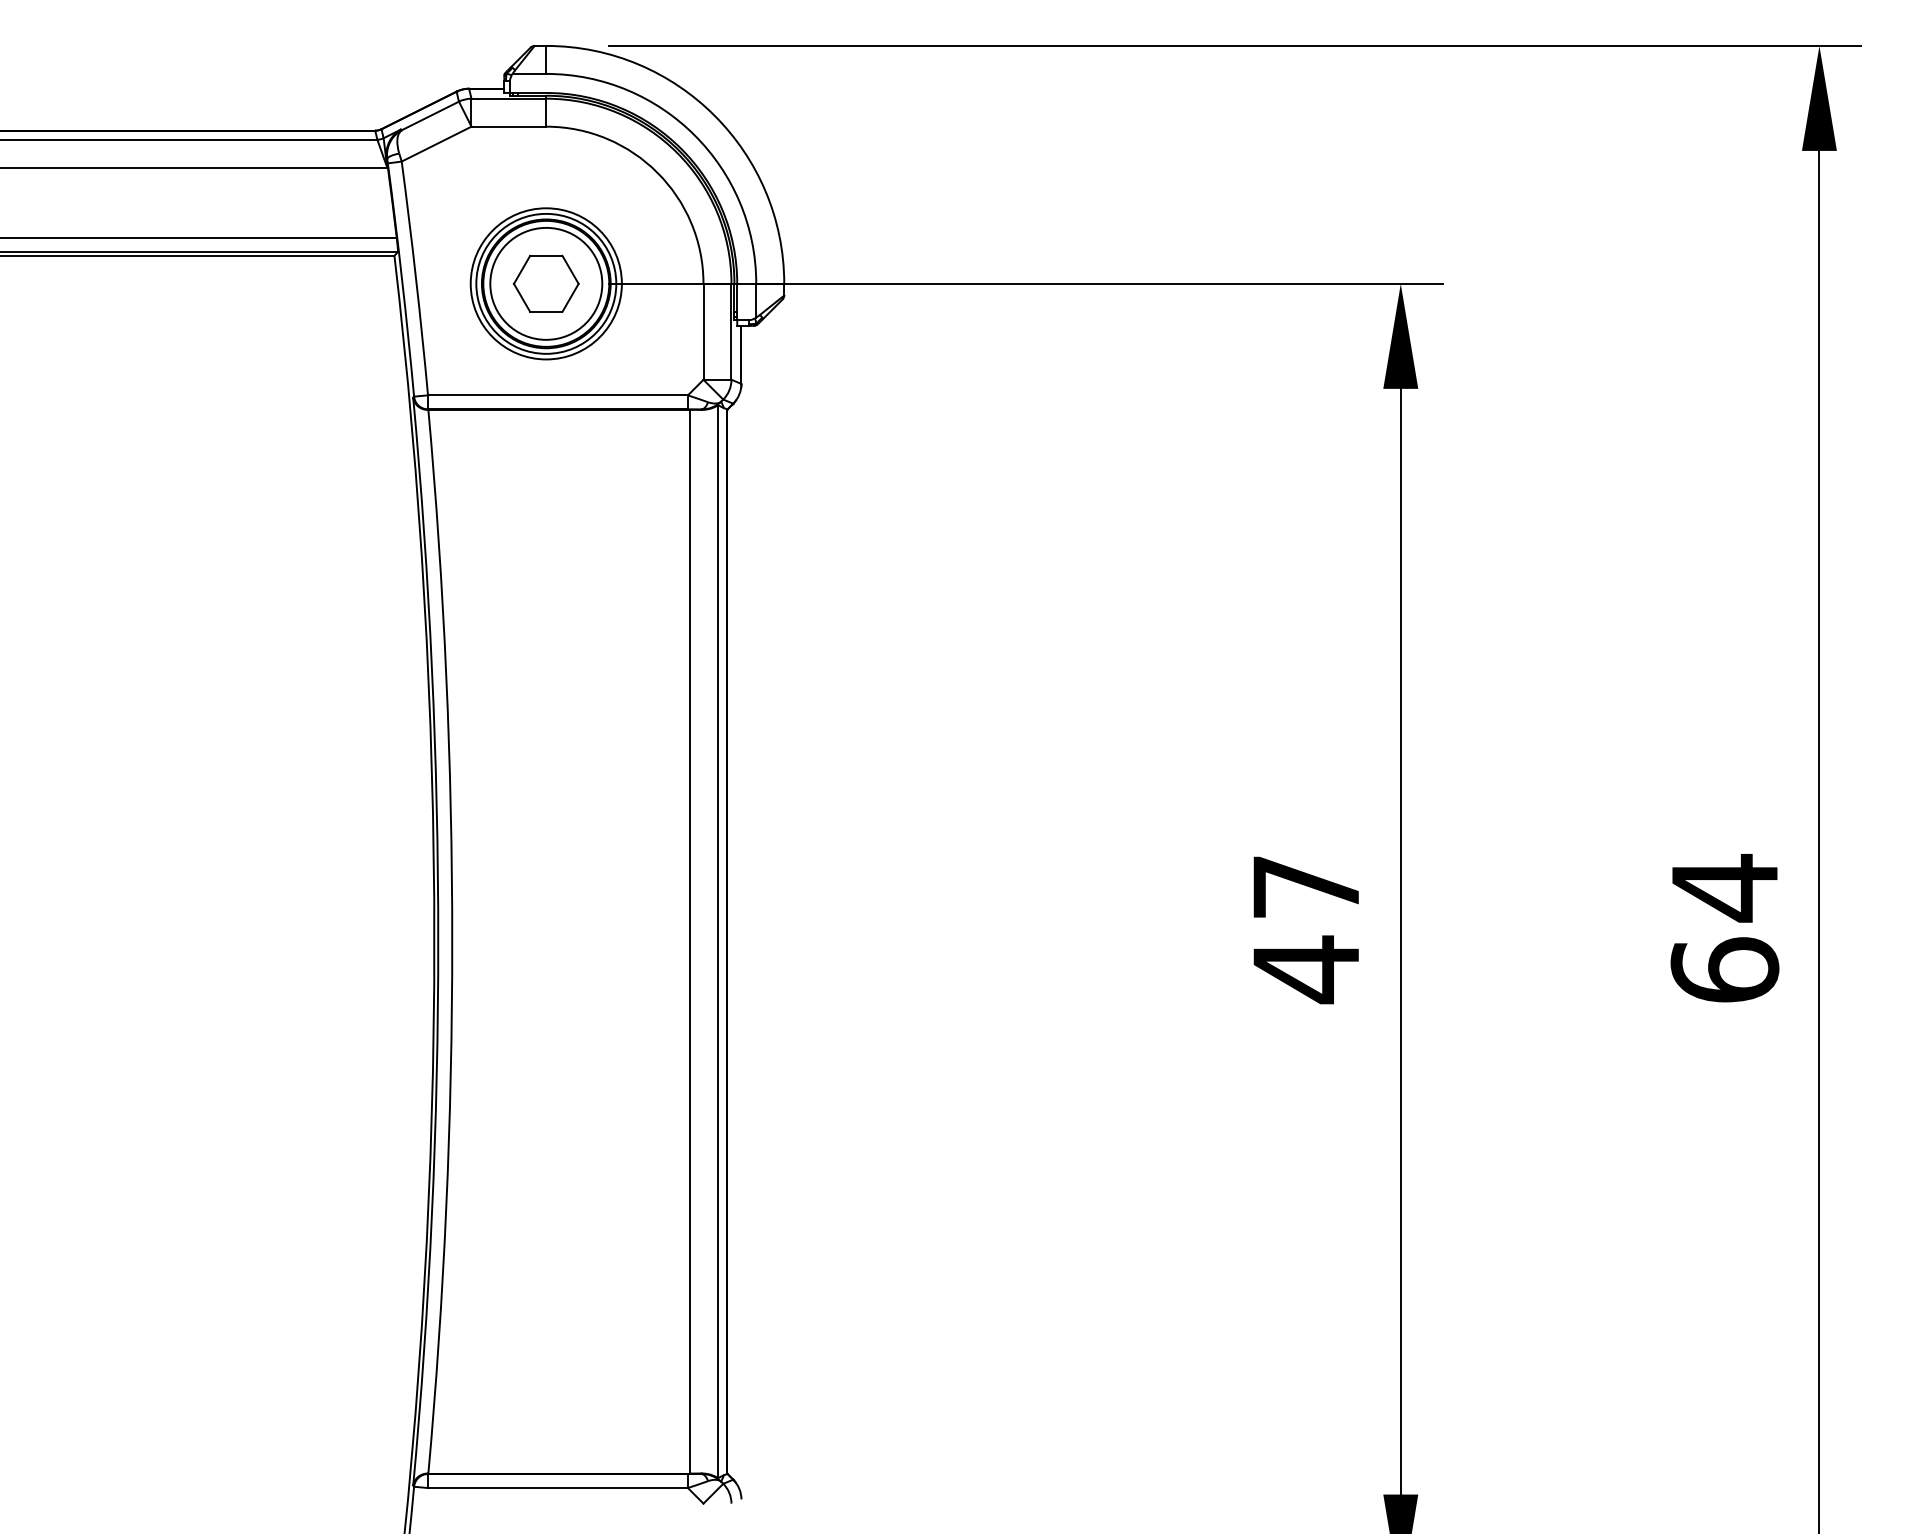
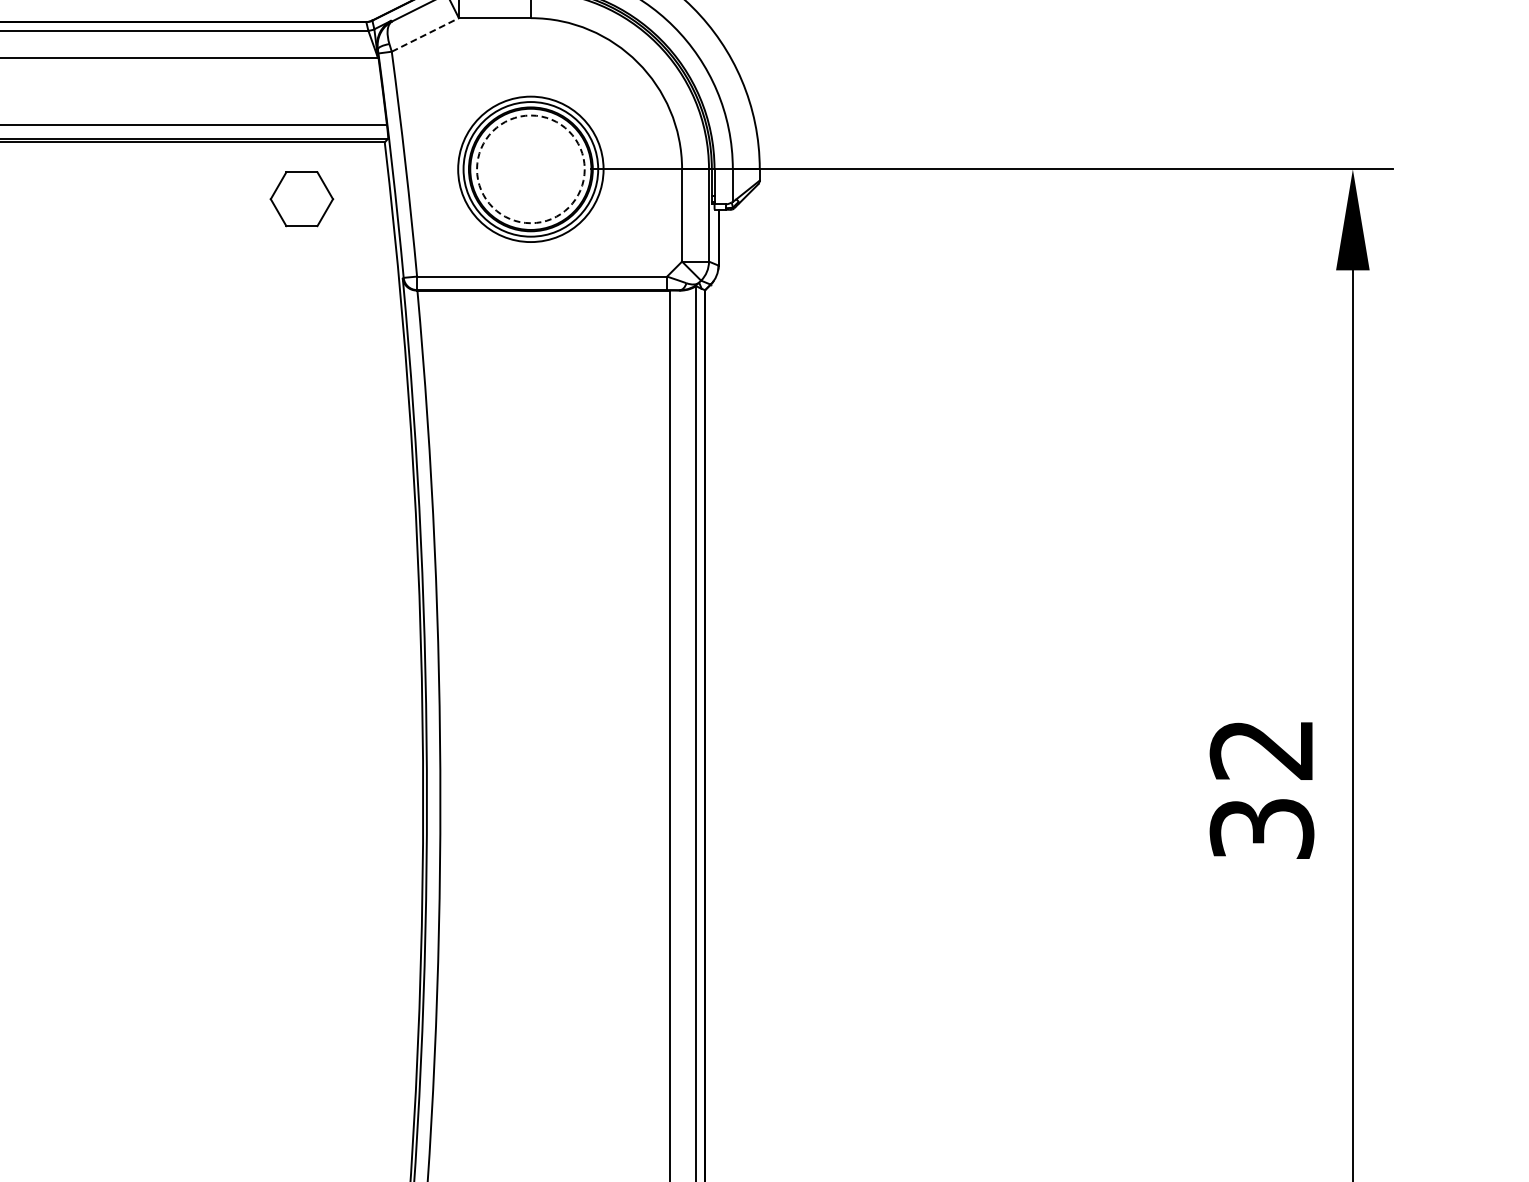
line: (437, 143) -> (426, 34), solid -> dashed
part: (545, 283) -> (301, 198), moved
circle: (546, 283) -> (531, 169), solid -> dashed
text: (1306, 930) -> (1262, 791), 47 -> 32

